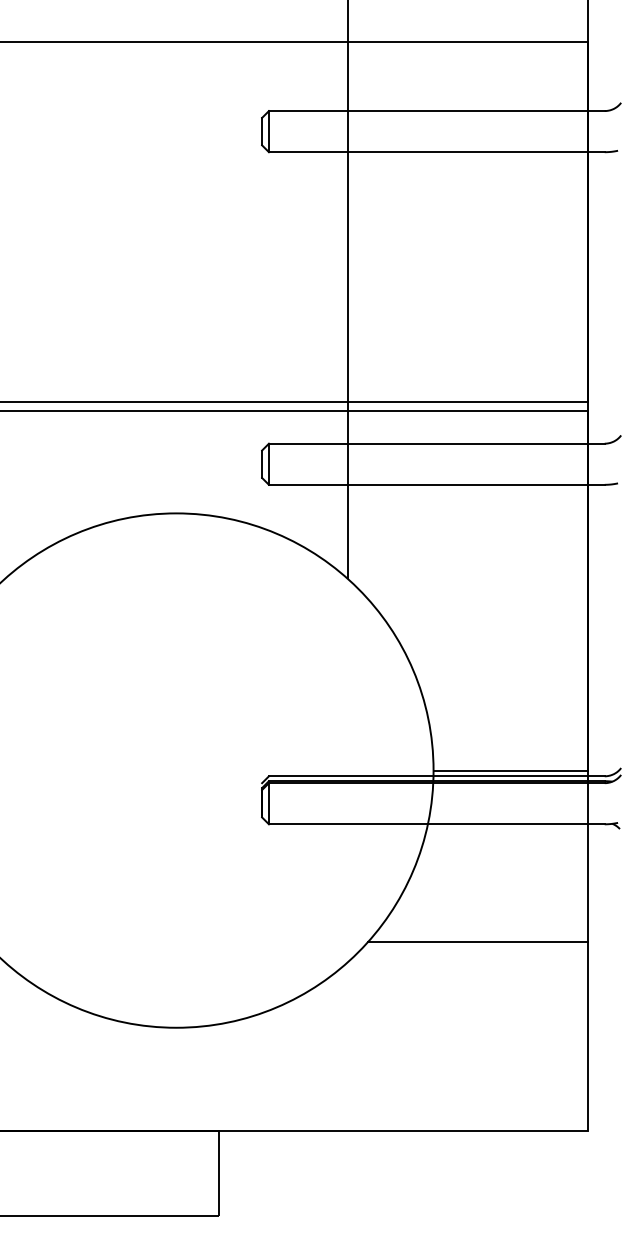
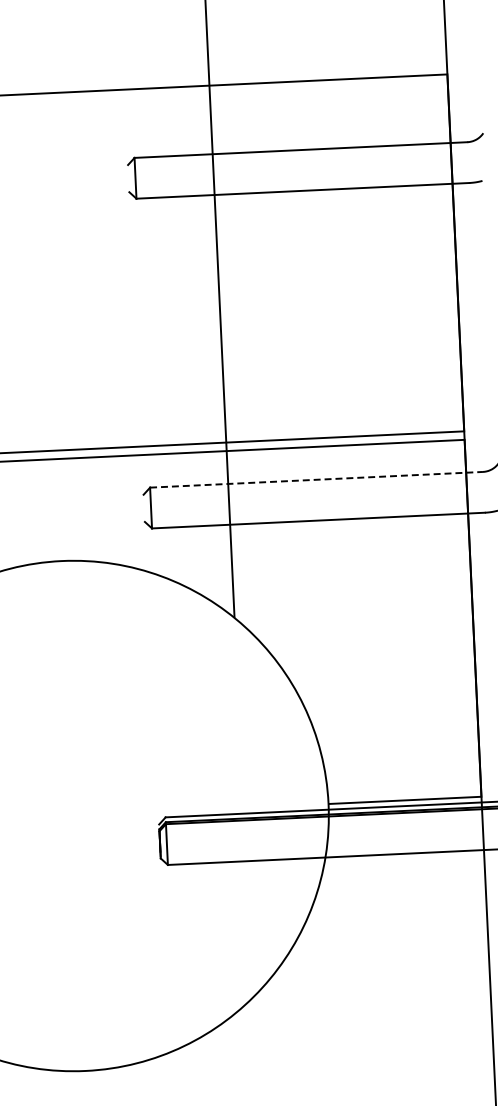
line: (262, 131) -> (129, 178), removed
line: (436, 443) -> (316, 479), solid -> dashed
line: (262, 463) -> (144, 507), removed
line: (477, 942) -> (380, 972), removed

